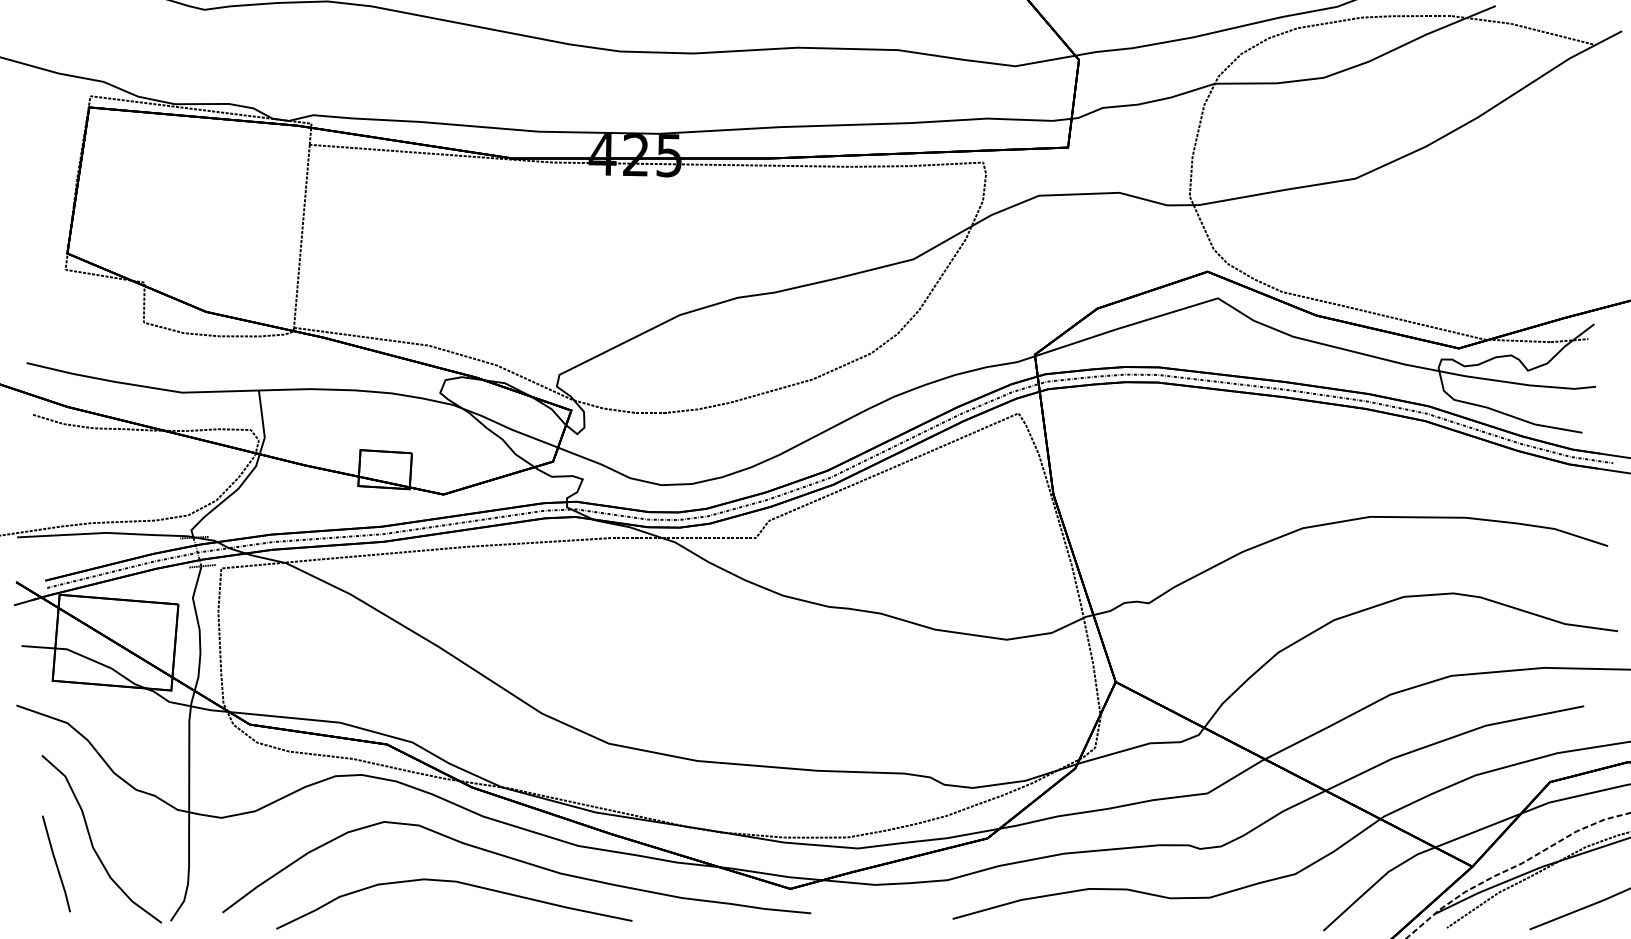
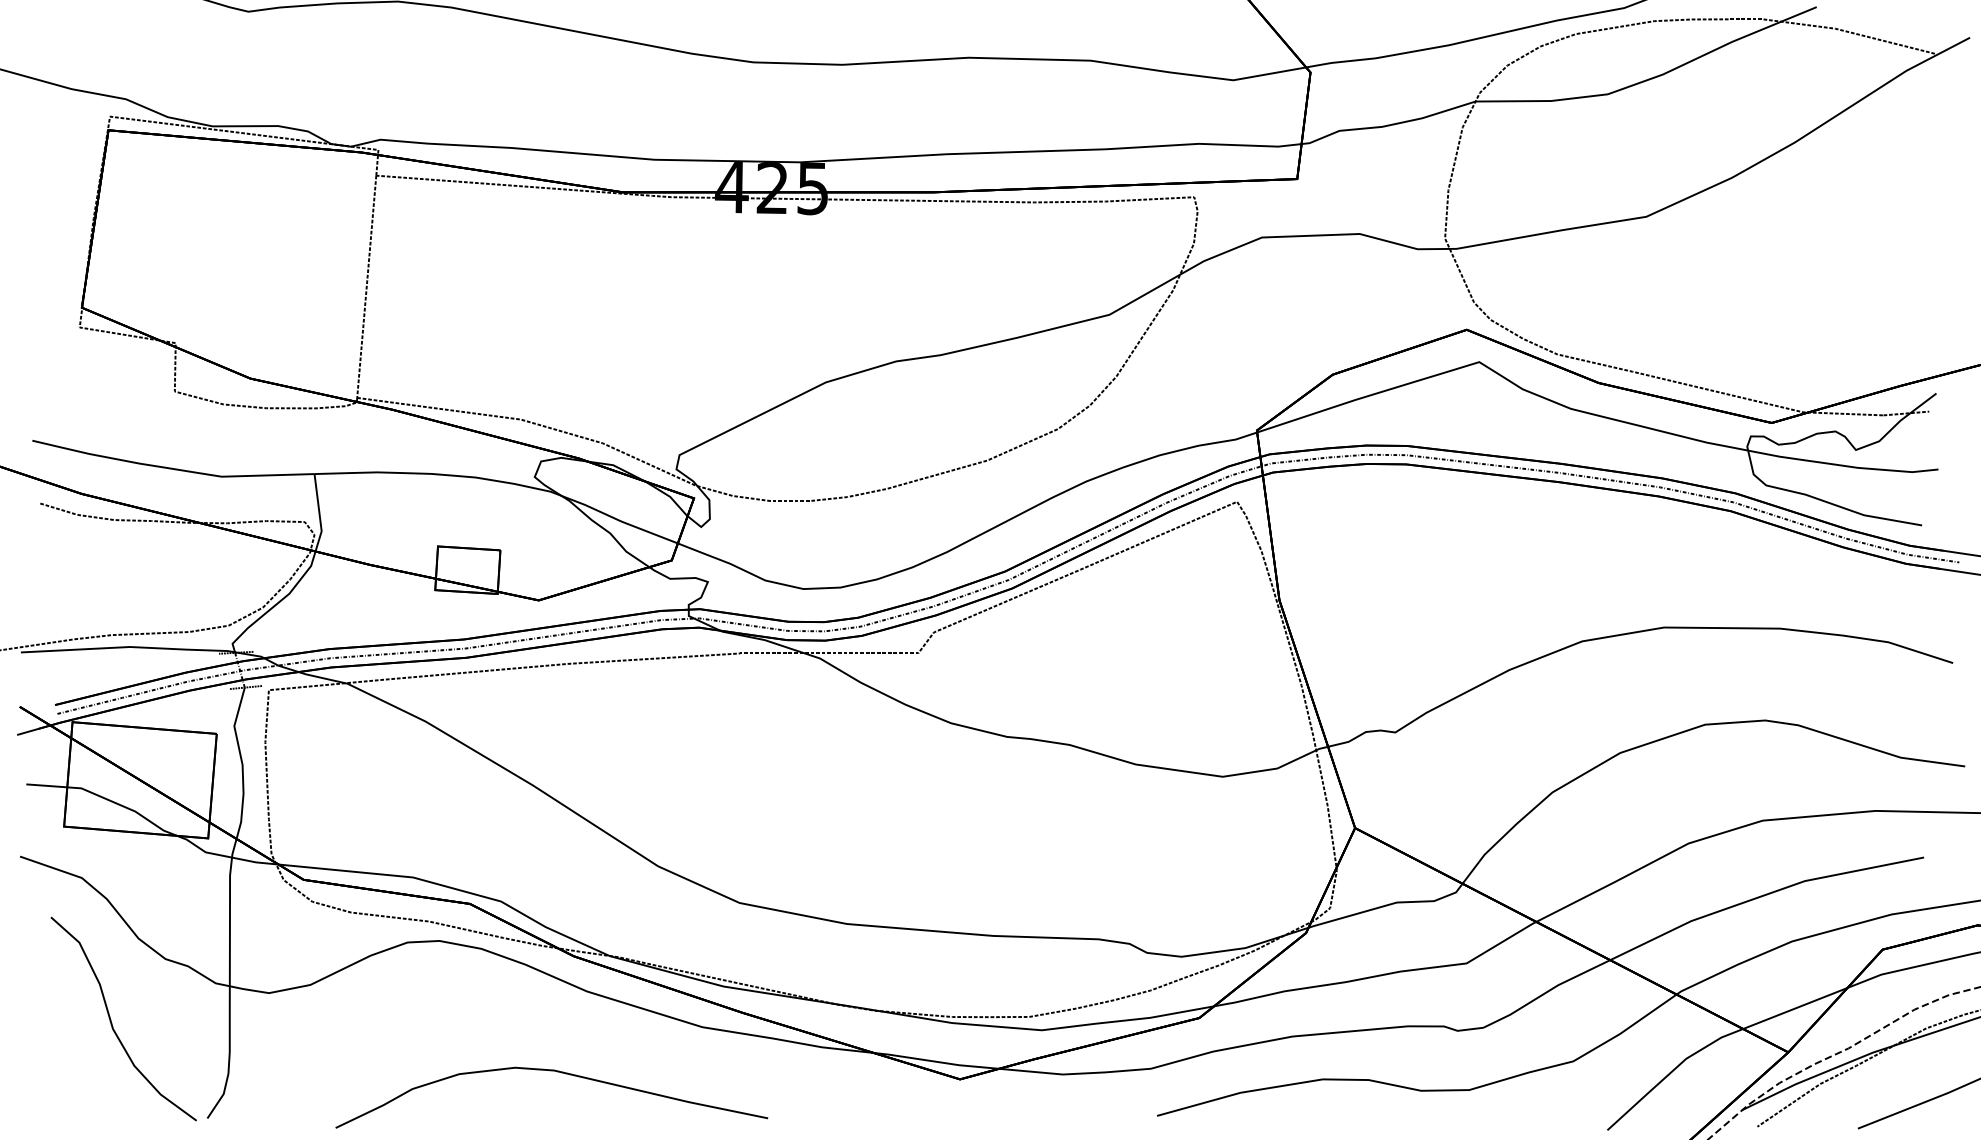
curve: (517, 861) -> (628, 1045), removed
line: (56, 863) -> (68, 1048), removed

